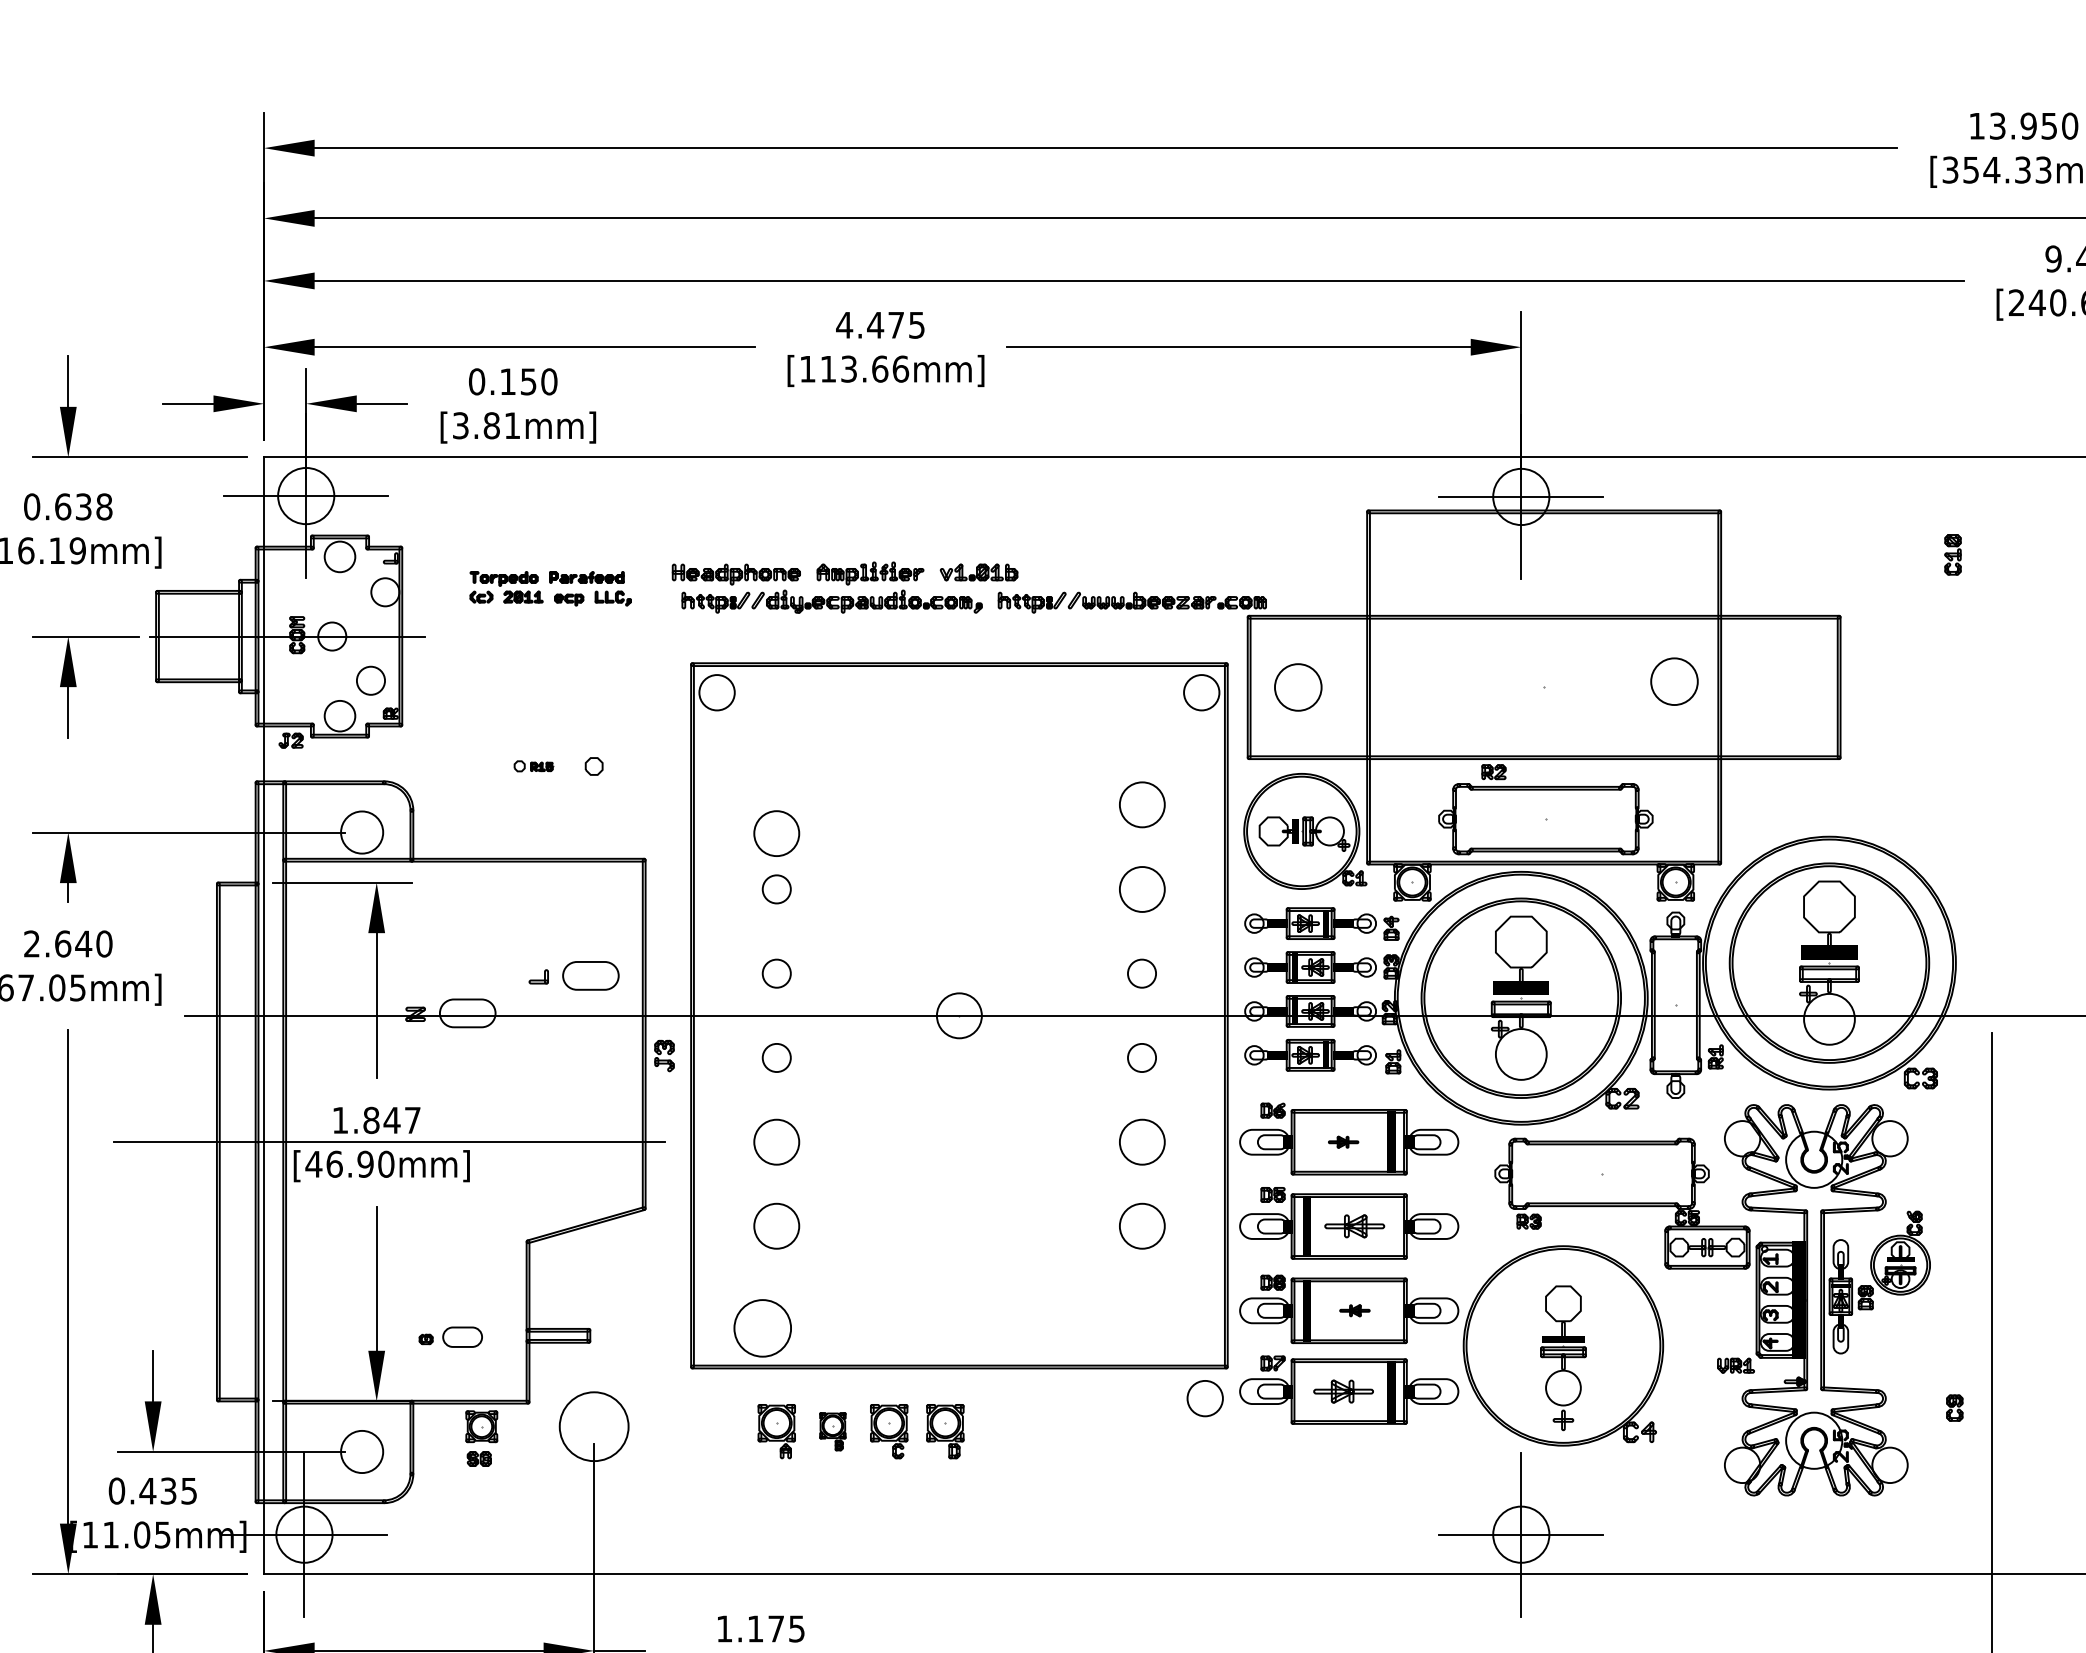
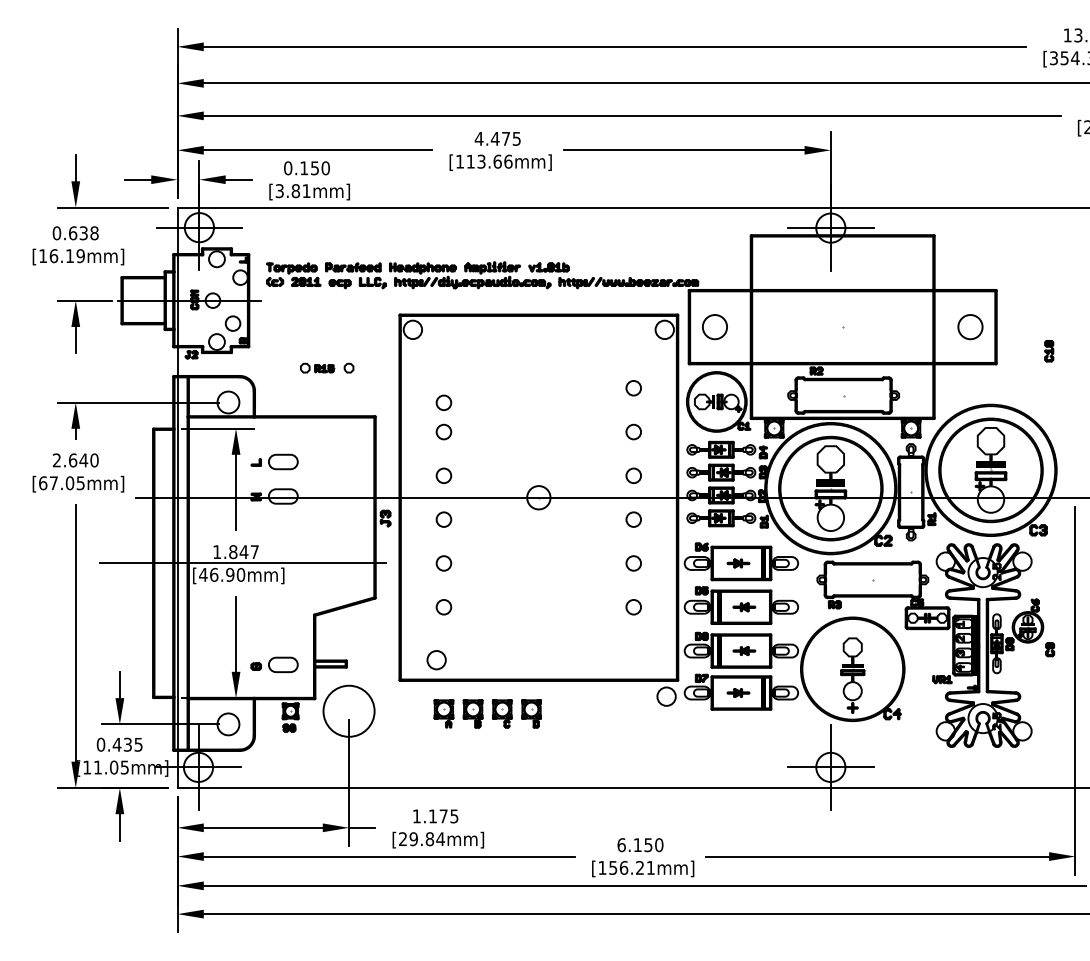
part: (1953, 555) -> (1049, 351), moved
part: (550, 588) -> (326, 275), size x1.43
part: (1674, 682) -> (970, 327), moved
part: (533, 765) -> (317, 367), size x1.67
part: (1141, 805) -> (633, 388), size x0.62
part: (775, 832) -> (443, 402), size x0.62
part: (1141, 888) -> (633, 431), size x0.62
part: (573, 974) -> (274, 461), moved
part: (775, 1142) -> (443, 563), size x0.62
part: (1141, 1142) -> (633, 563), size x0.62
part: (1343, 1142) -> (738, 563), size x1.43
part: (775, 1226) -> (443, 607), size x0.62
part: (1141, 1226) -> (633, 607), size x0.62
part: (1355, 1226) -> (744, 607), size x0.71
part: (1355, 1309) -> (744, 650), size x1.43
circle: (762, 1328) -> (436, 660), size x0.62
part: (450, 1336) -> (274, 664), size x1.43
part: (1343, 1390) -> (738, 692), size x0.71
part: (1955, 1407) -> (1050, 649), moved
circle: (593, 1425) -> (348, 710), size x1.43
part: (831, 1430) -> (472, 713), size x1.43

